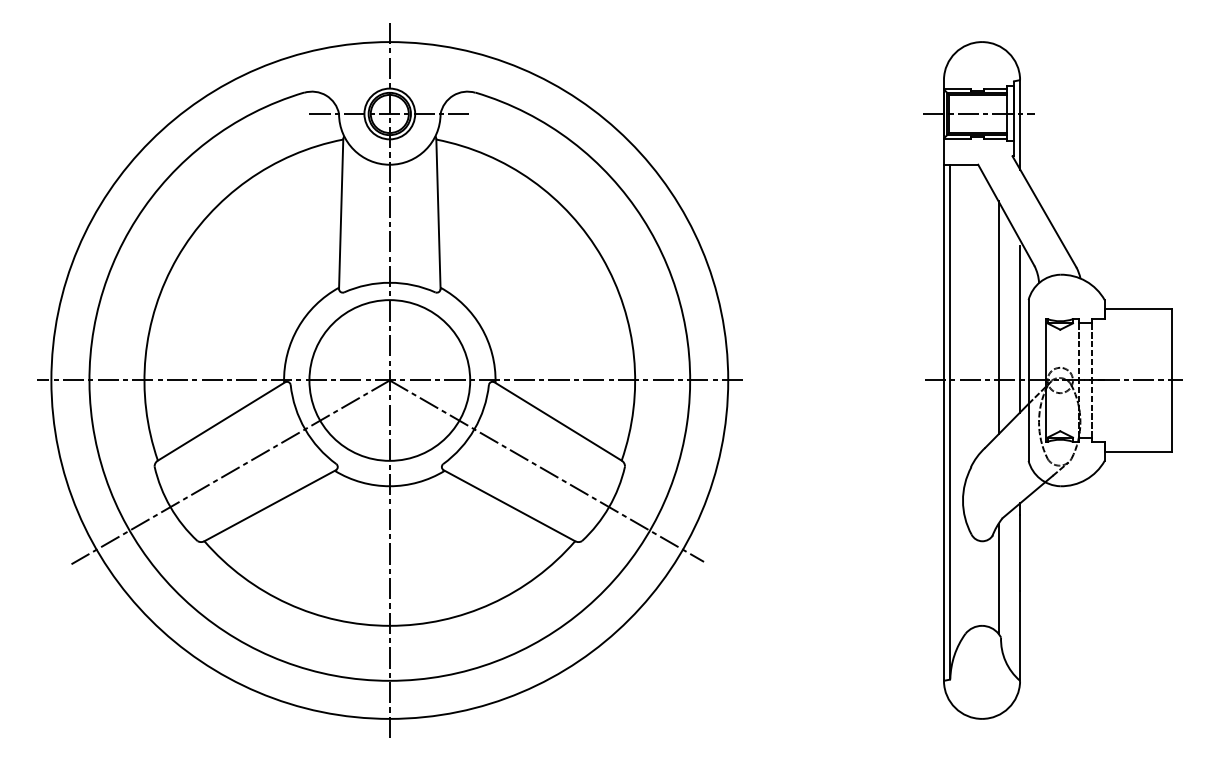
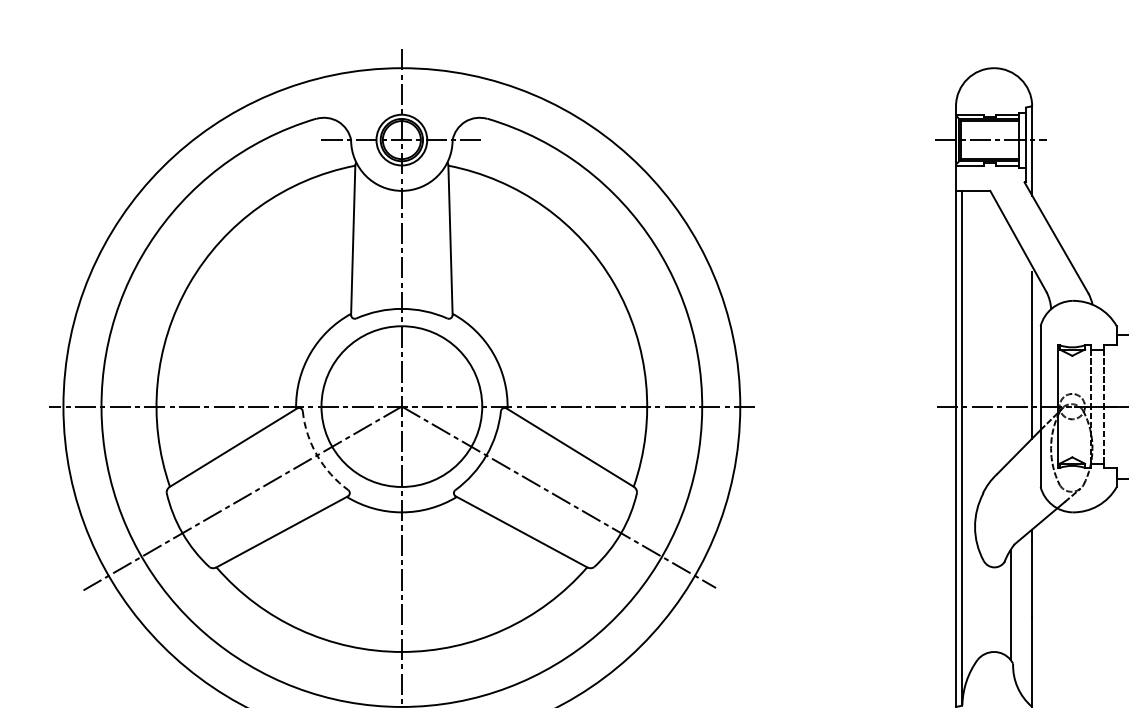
line: (998, 317) -> (1010, 343), removed
arc: (305, 429) -> (317, 455), solid -> dashed

